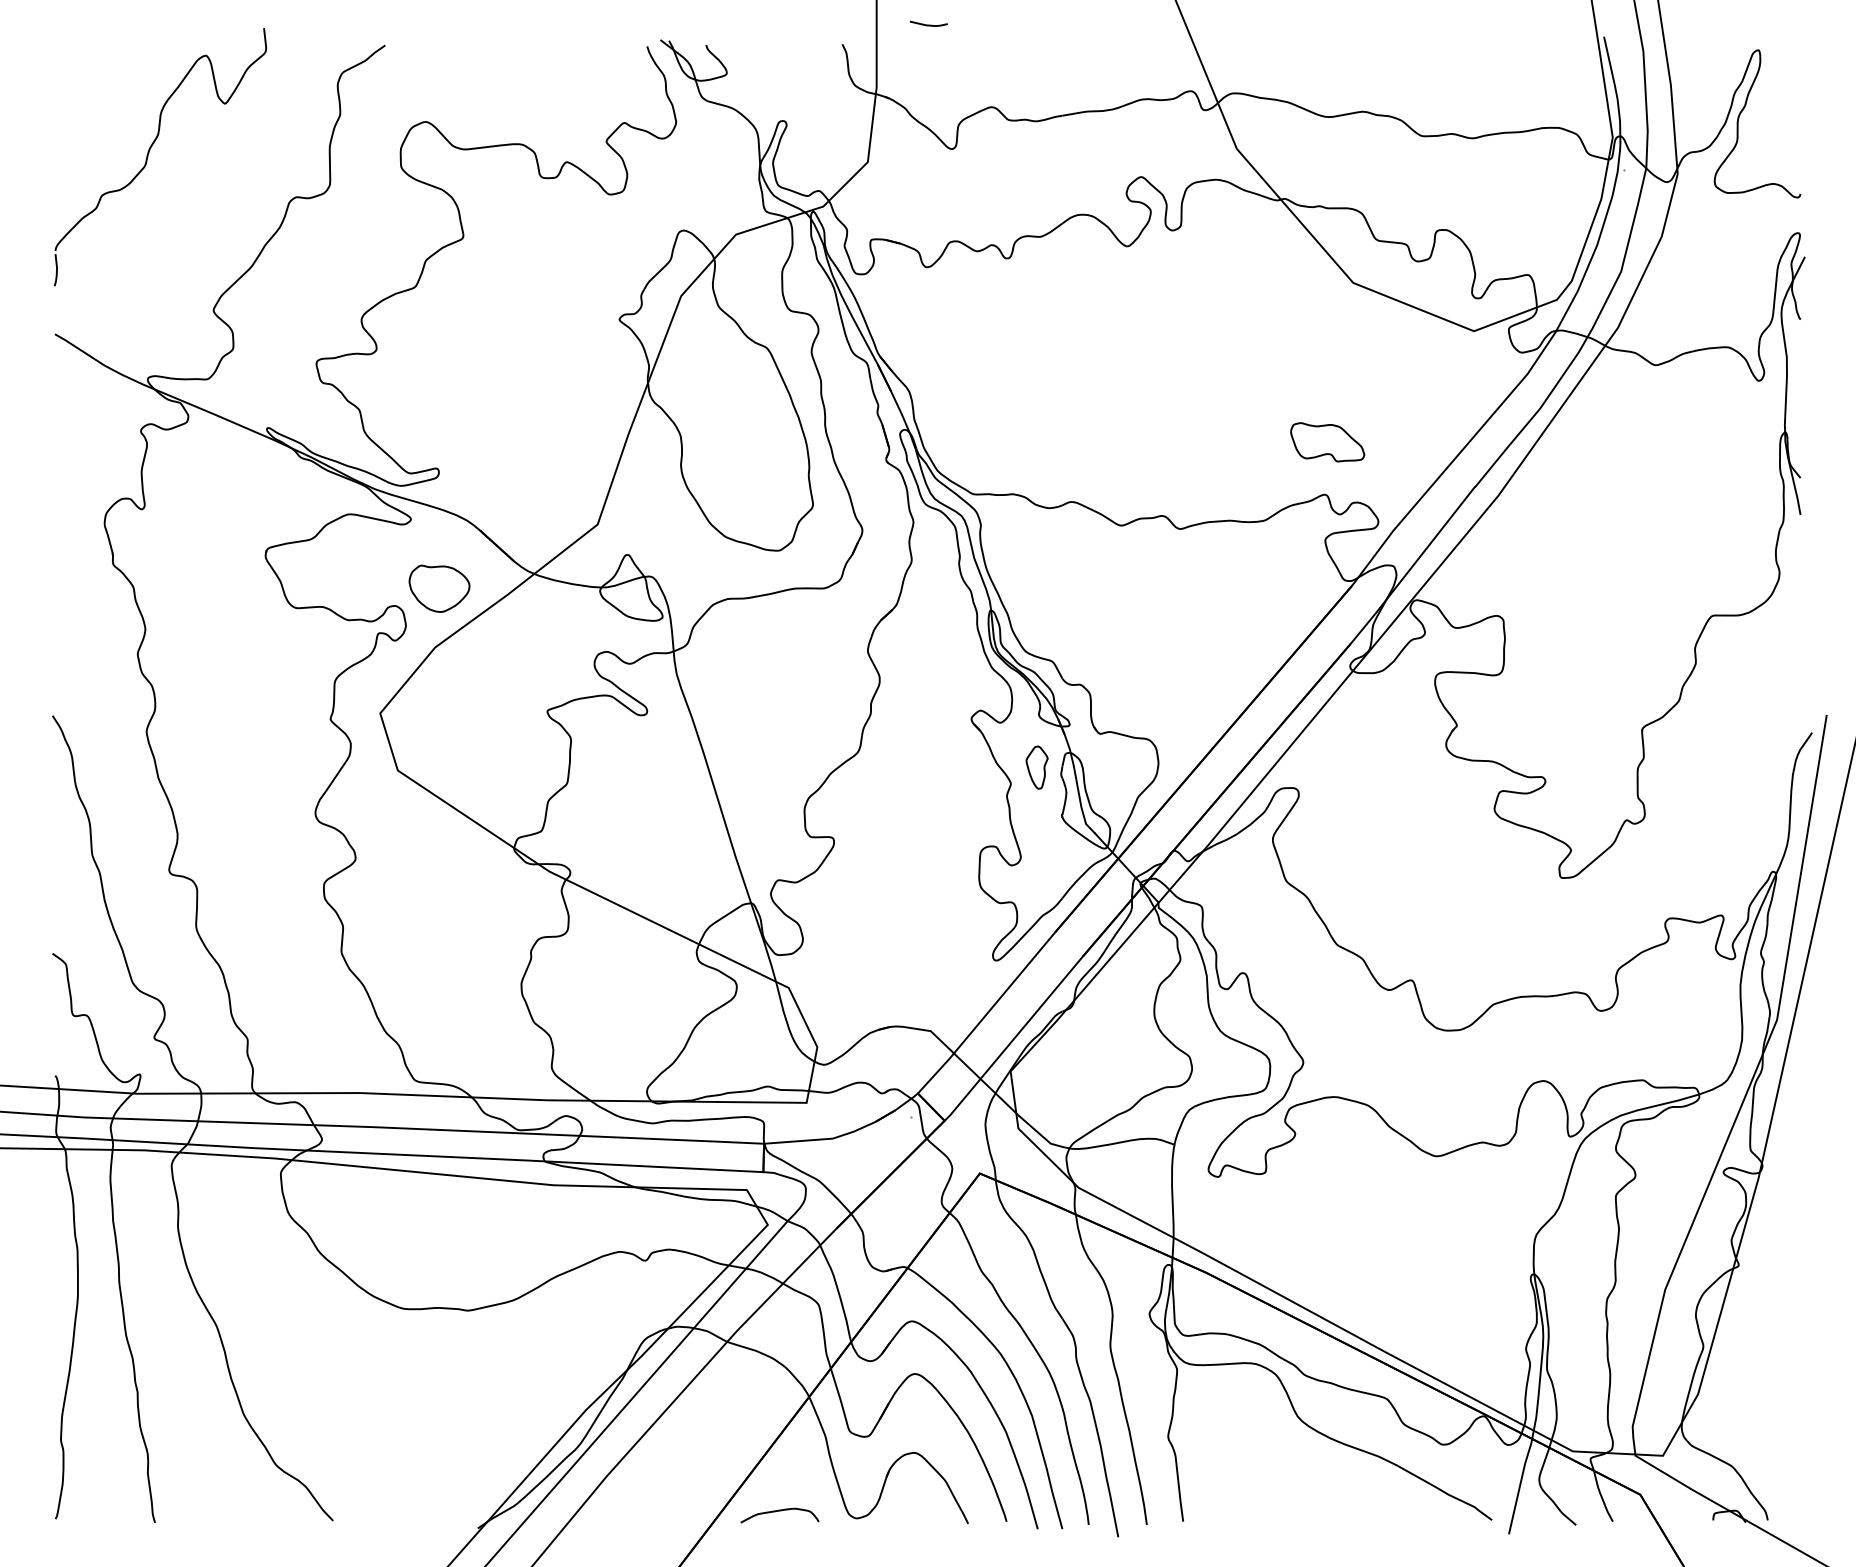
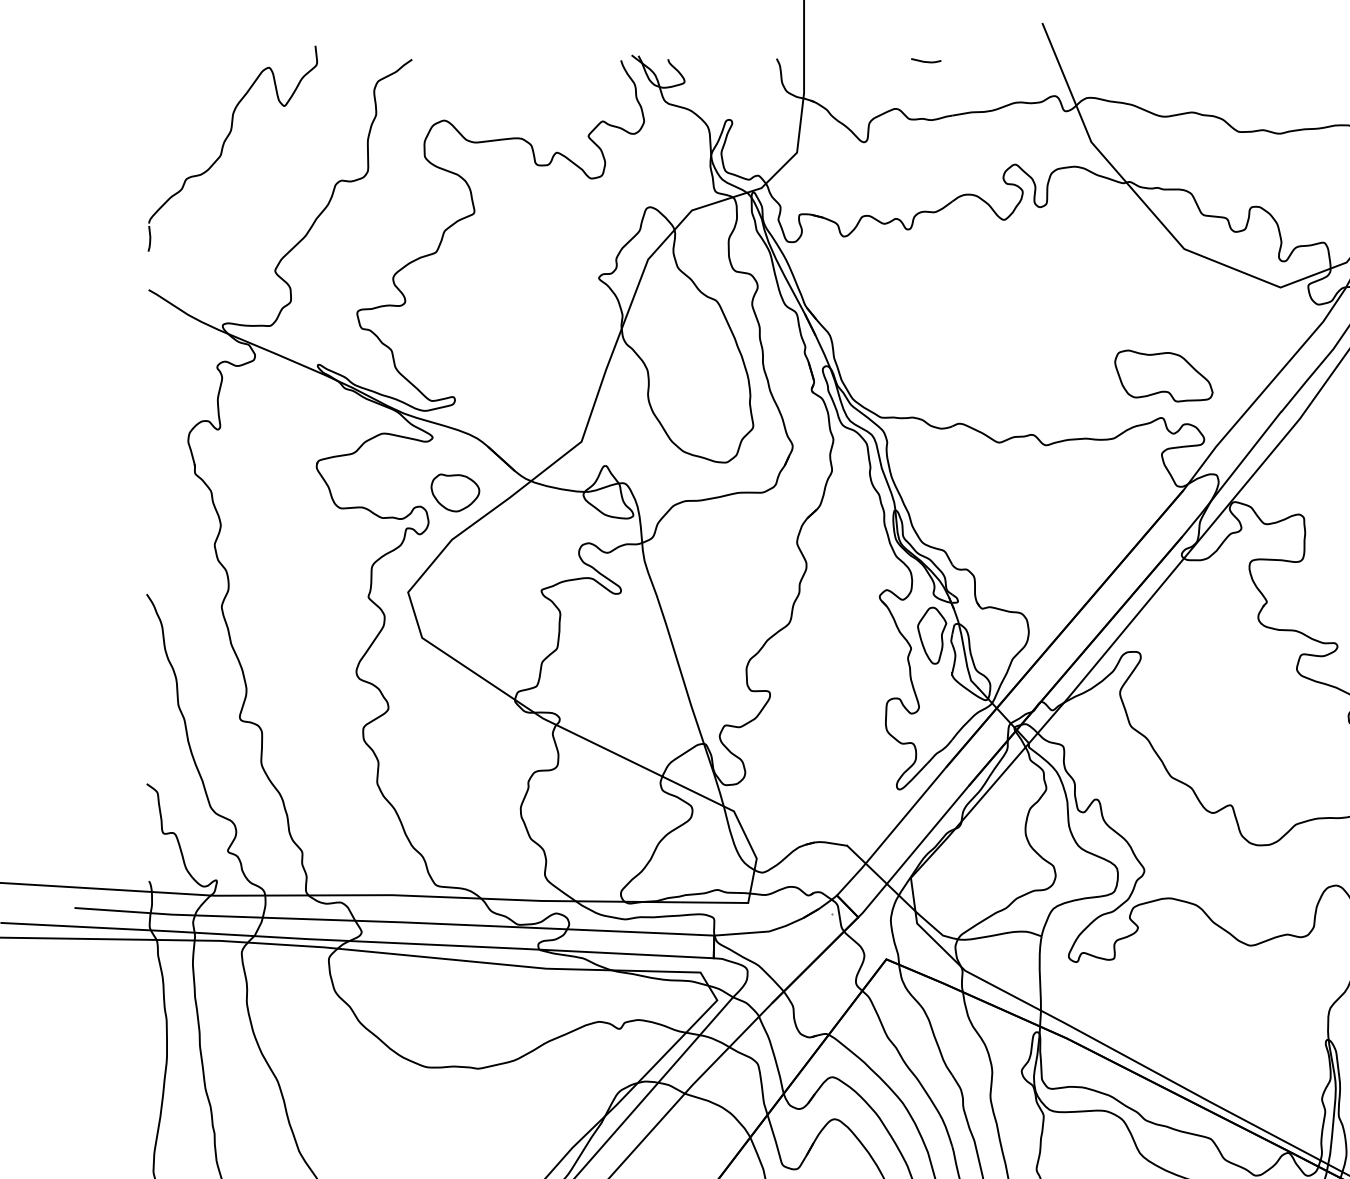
curve: (928, 24) -> (925, 61), moved
part: (1327, 442) -> (1163, 376), size x1.67
part: (1036, 767) -> (931, 635), size x1.67

